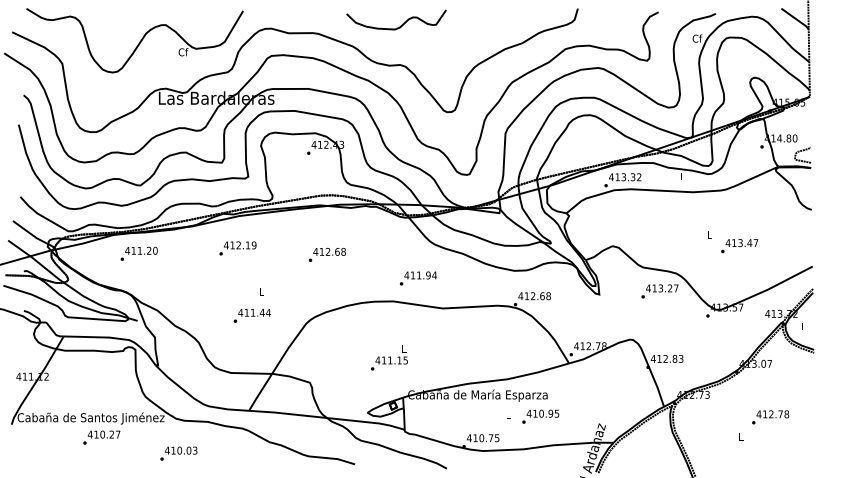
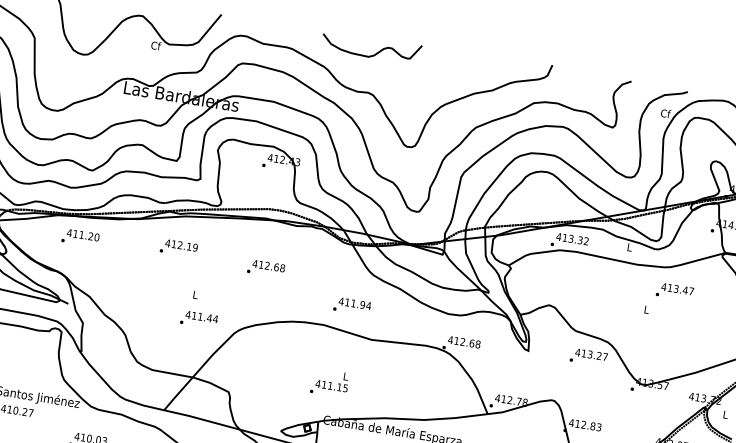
text: (739, 246) -> (674, 292), moved
text: (251, 315) -> (198, 319), moved
text: (389, 357) -> (330, 382), moved

